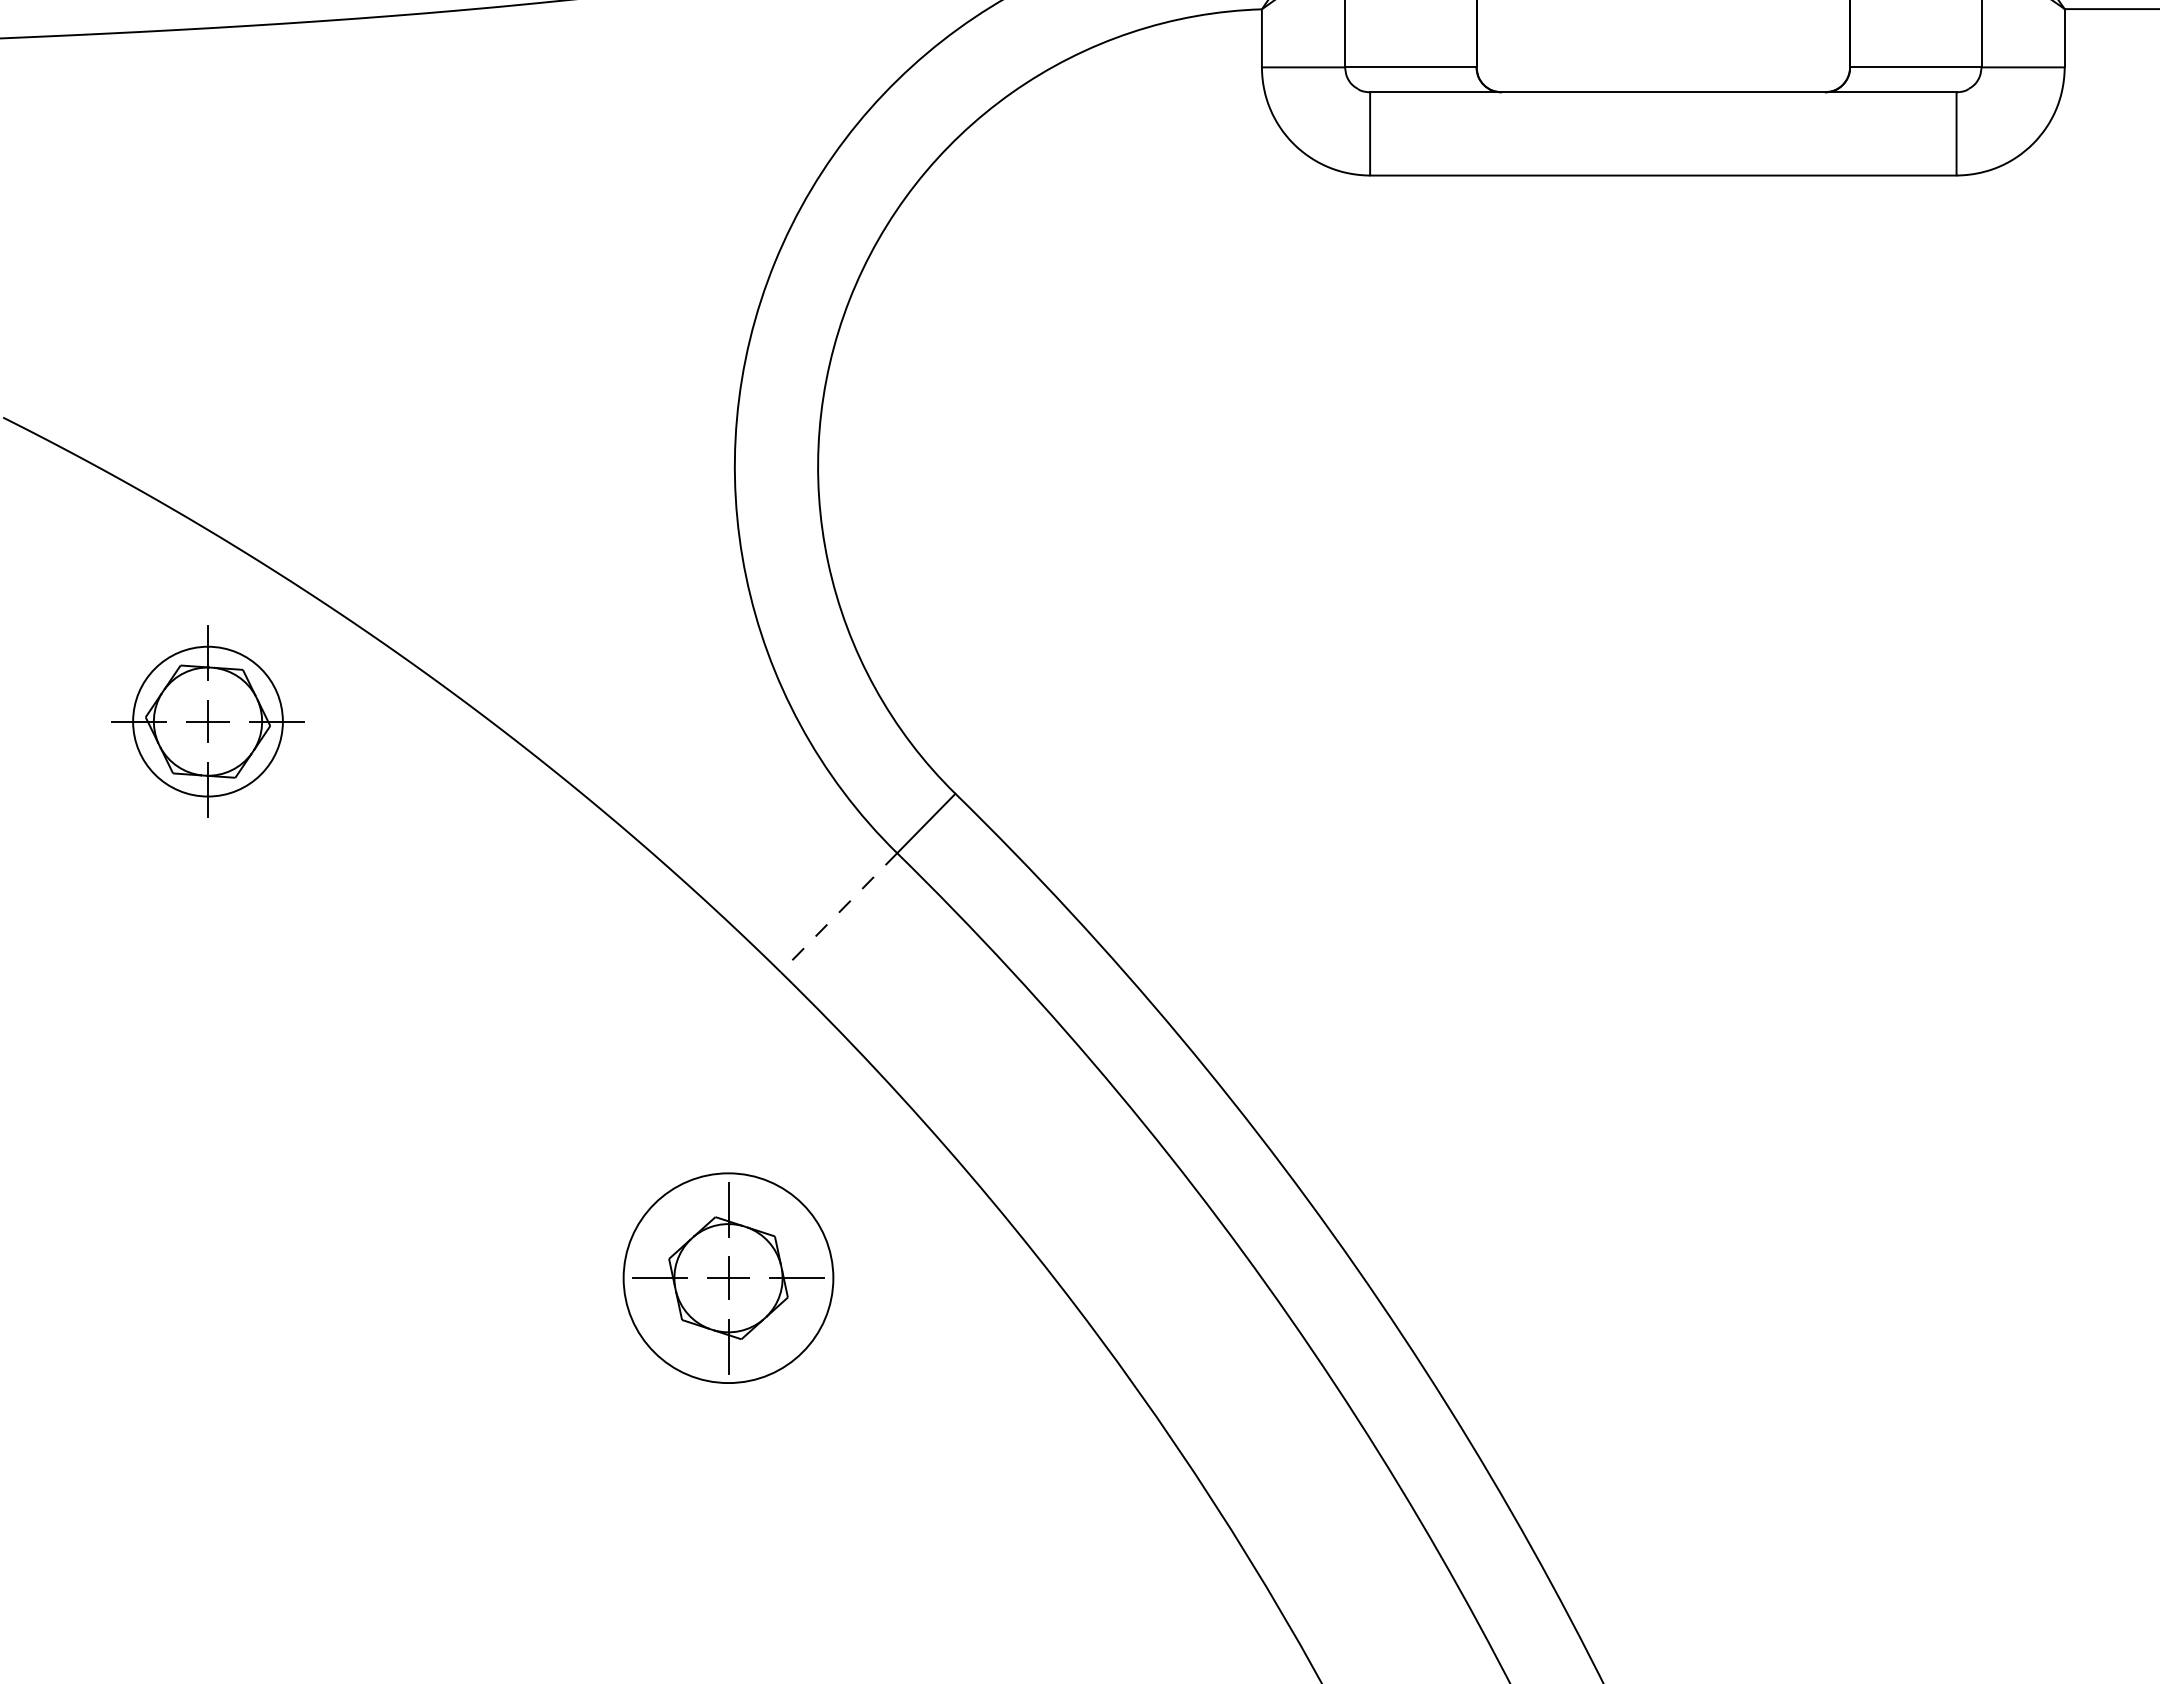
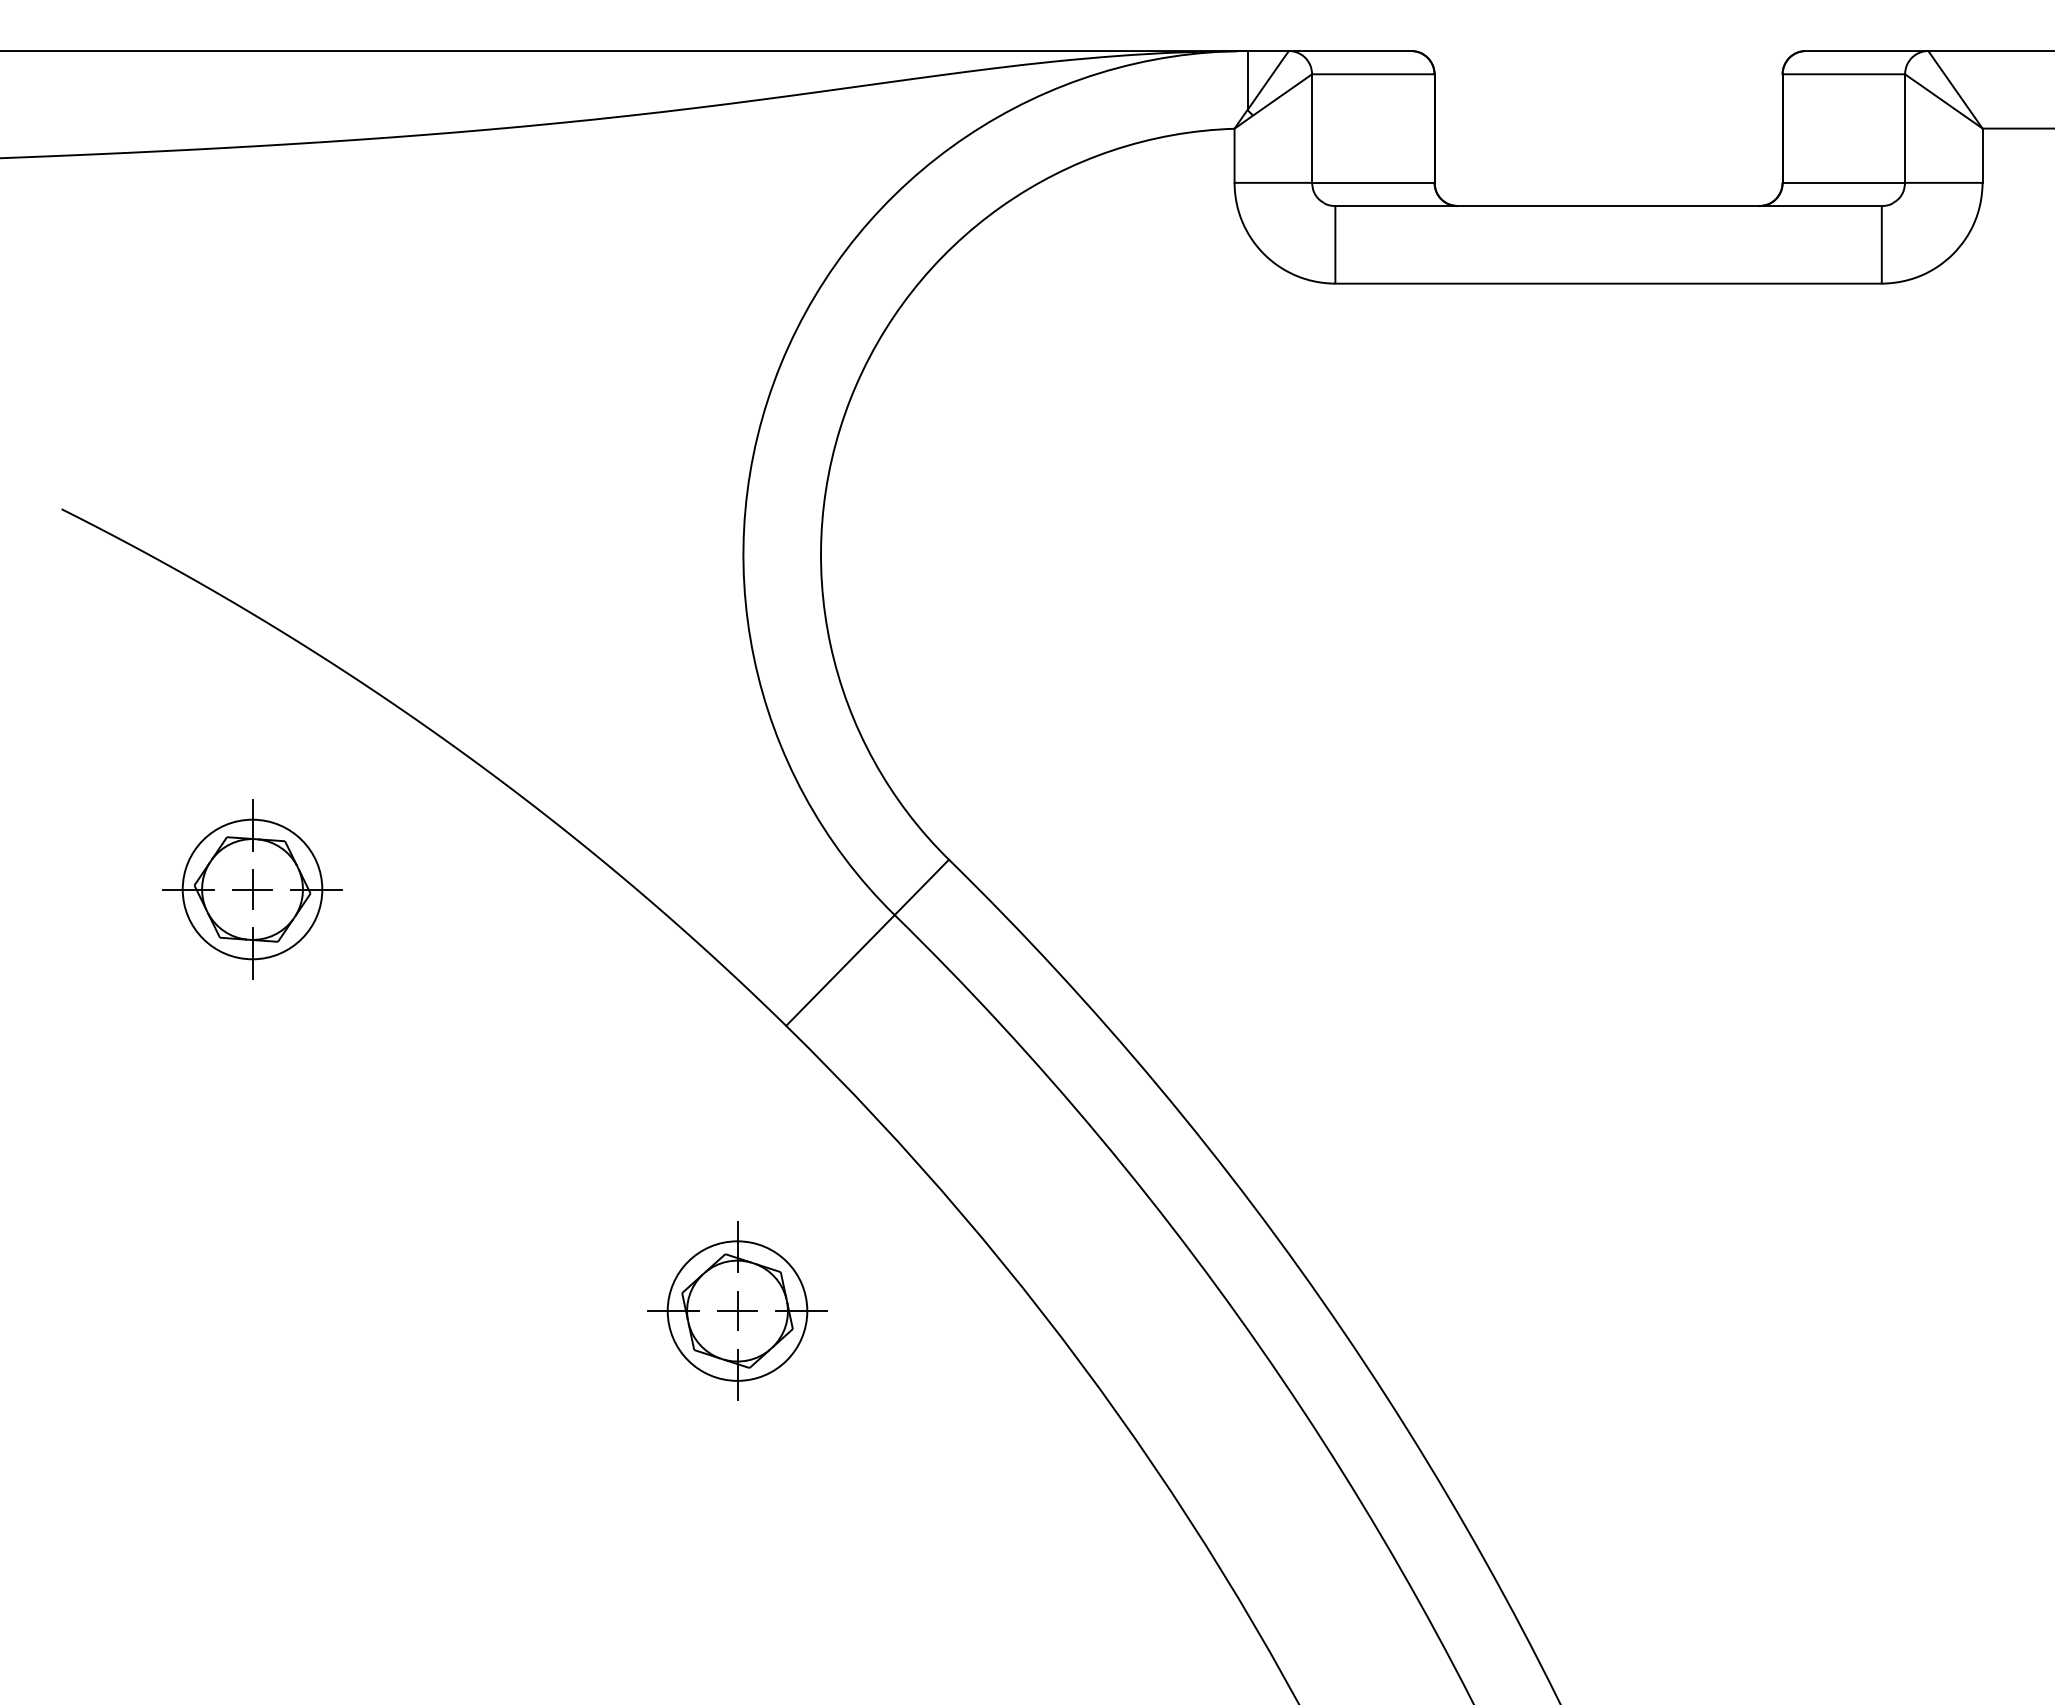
part: (207, 721) -> (252, 889), moved
line: (839, 912) -> (840, 970), dashed -> solid
circle: (728, 1277) -> (737, 1310), size x0.71

